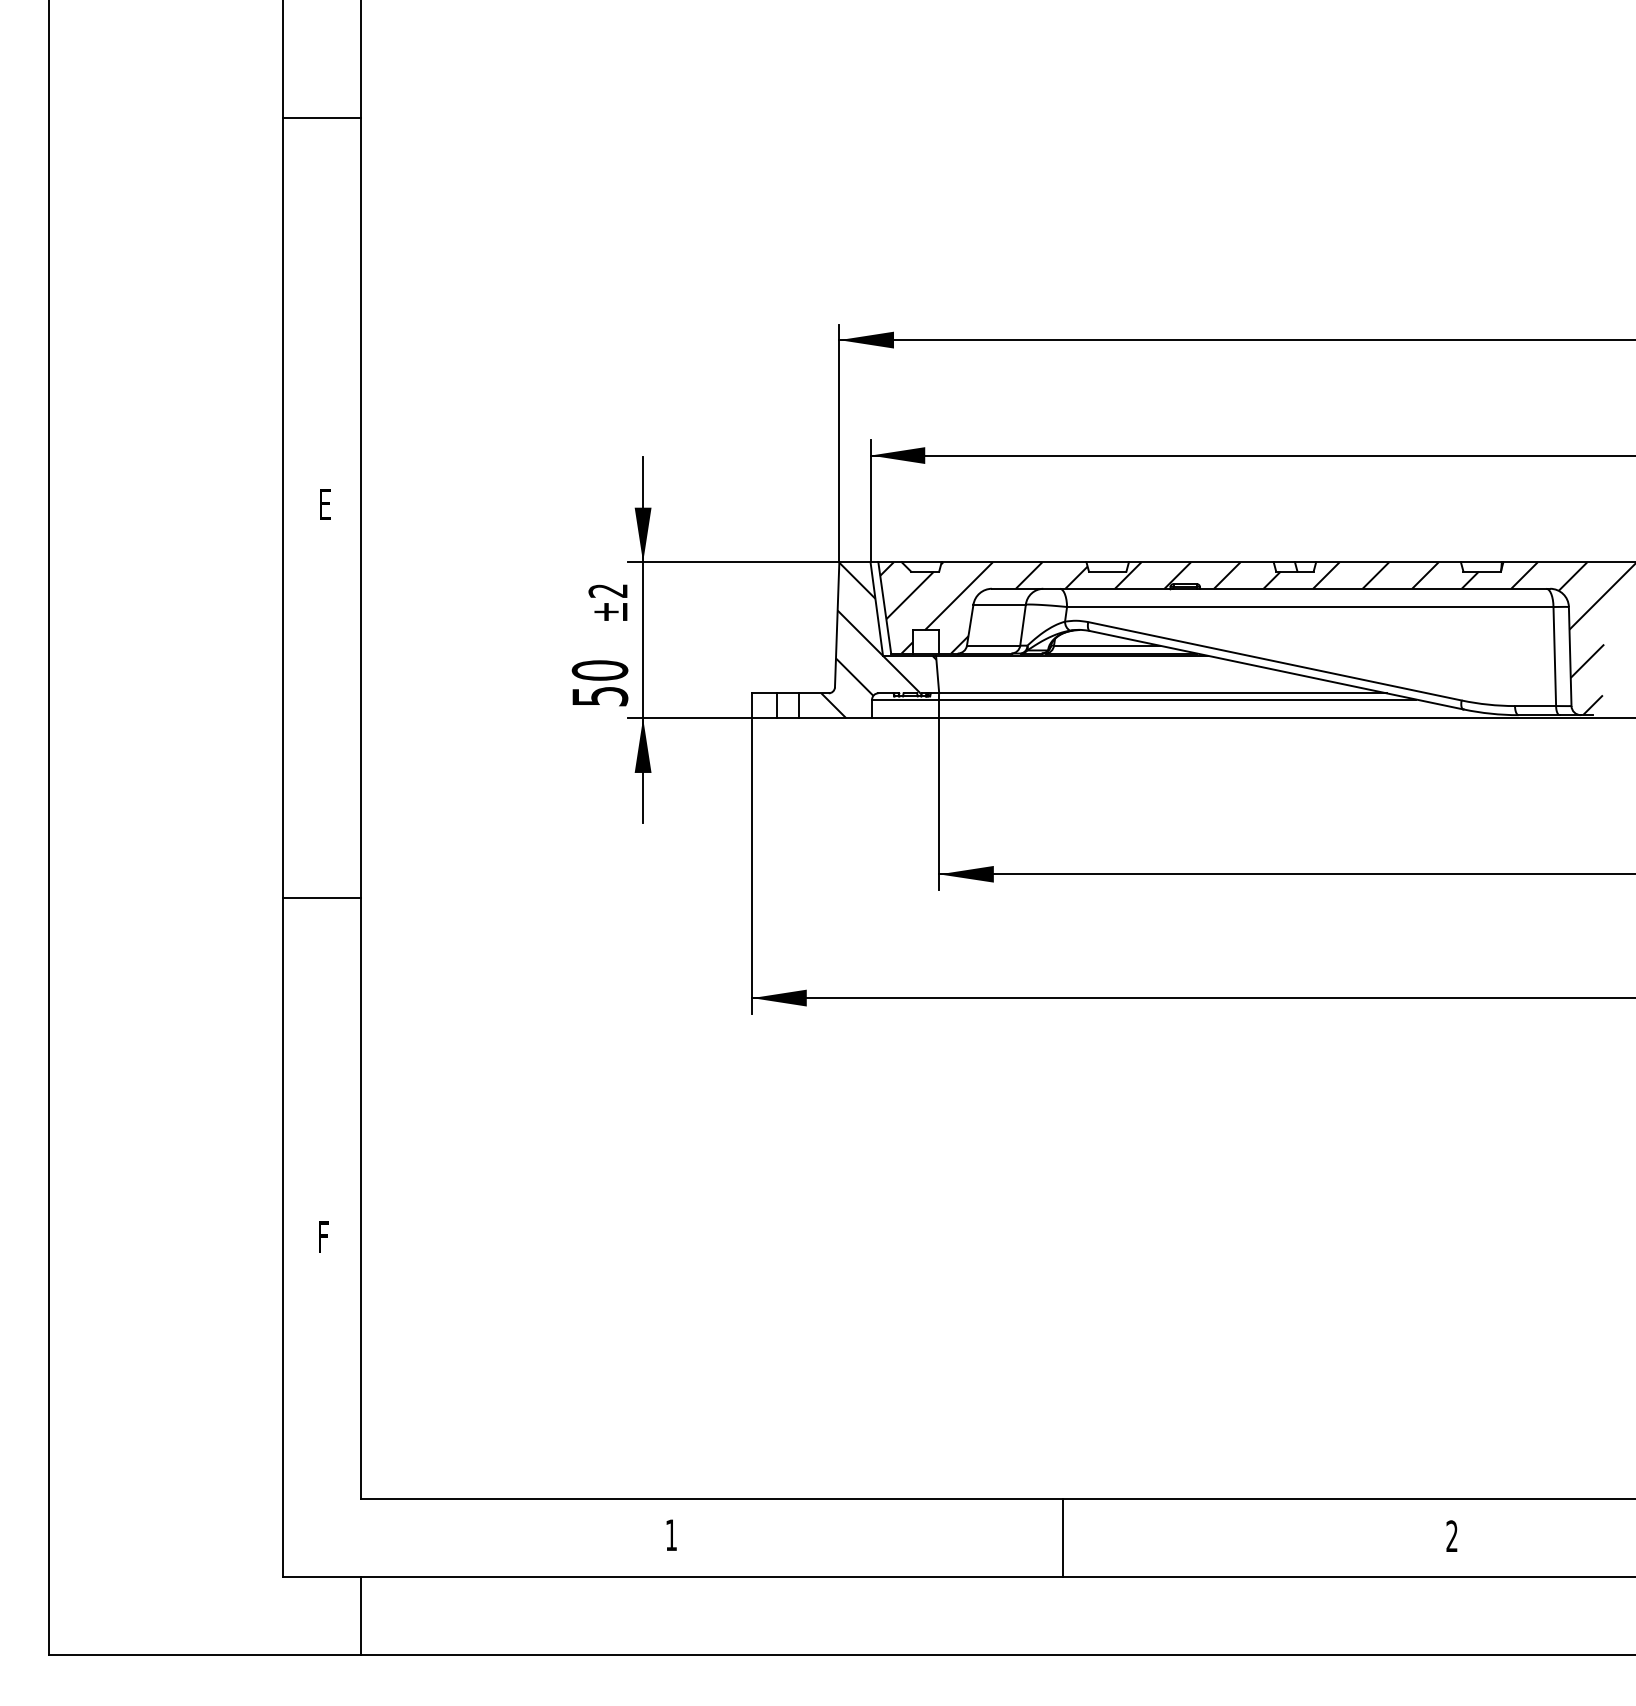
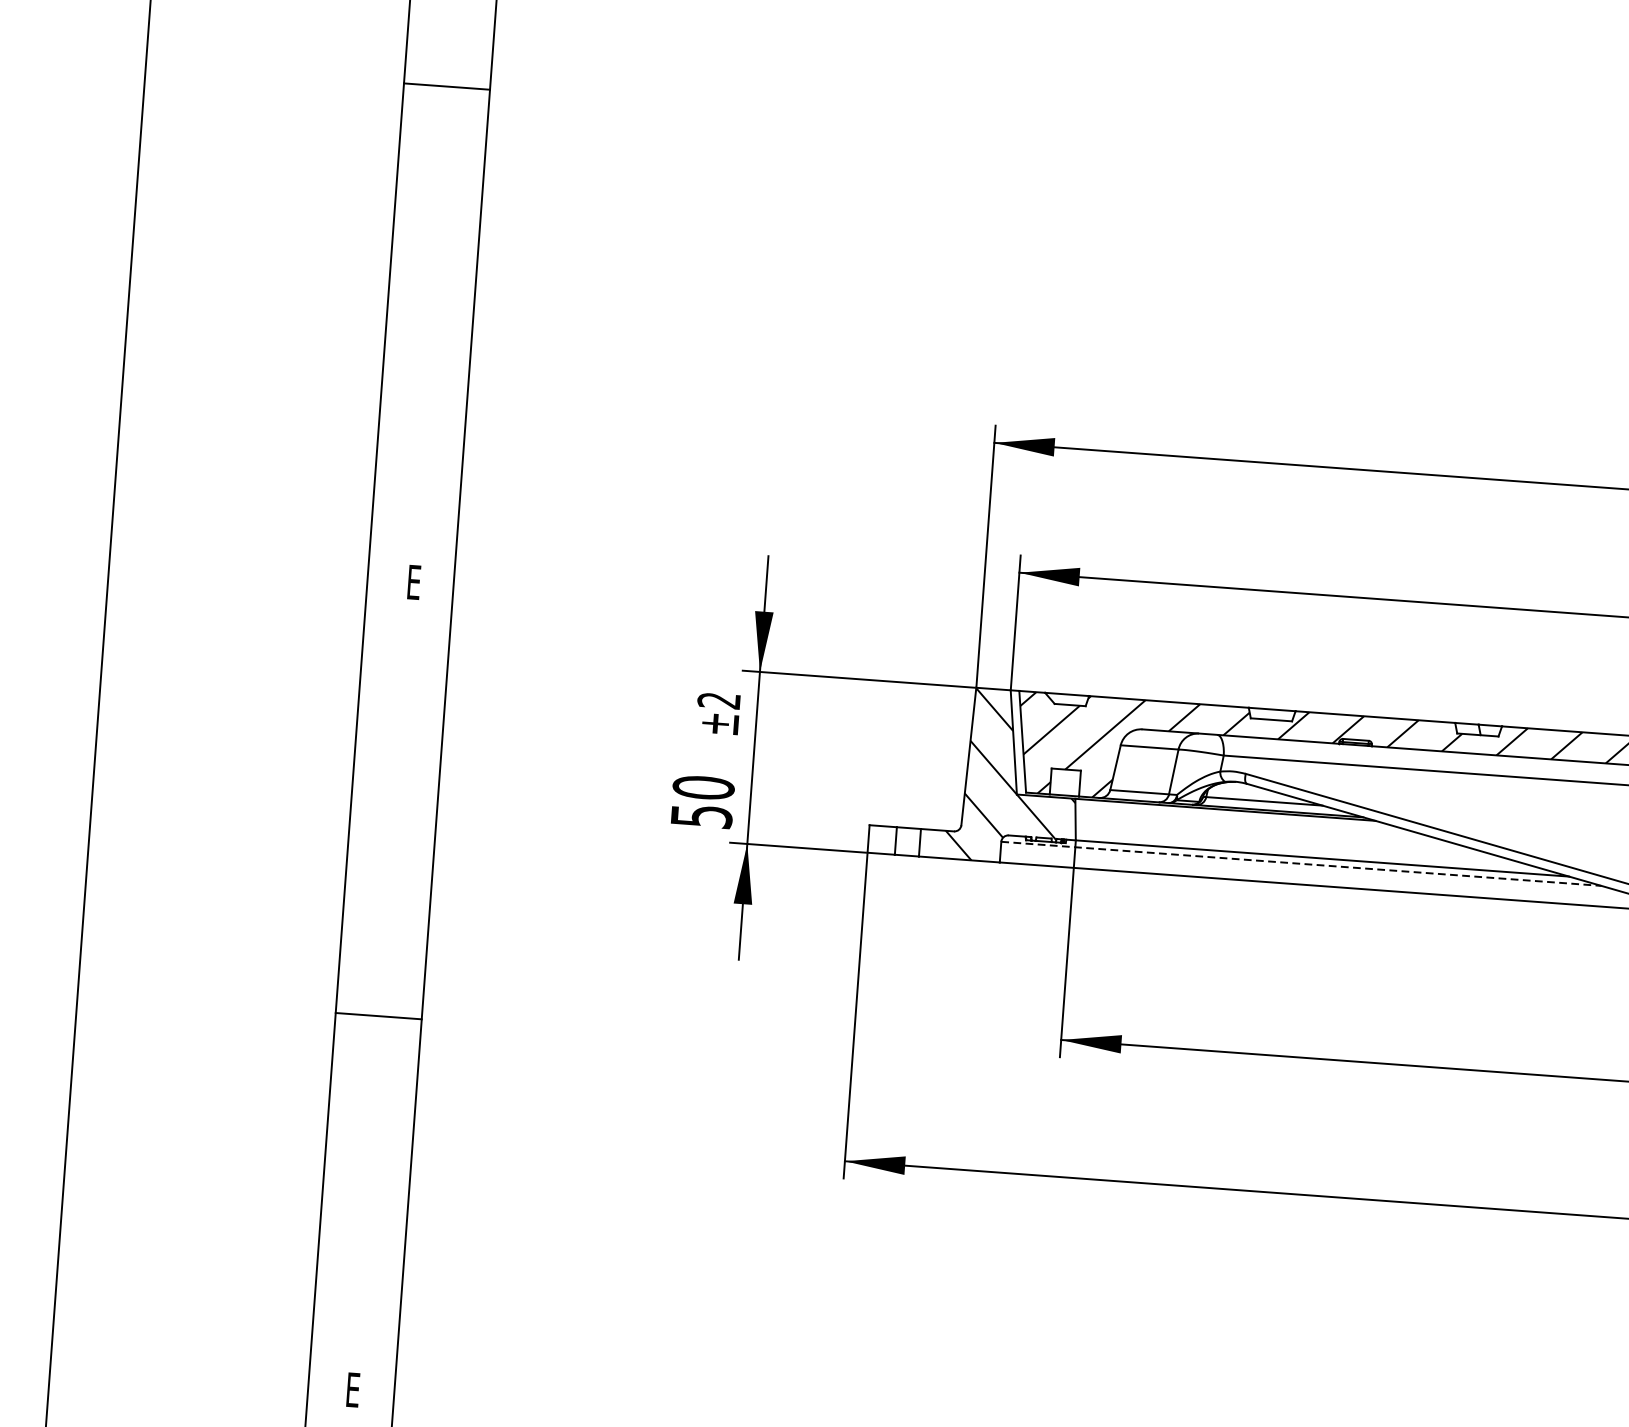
line: (322, 117) -> (447, 86), moved
line: (1144, 699) -> (1301, 863), solid -> dashed
text: (323, 1236) -> (352, 1389), F -> E

